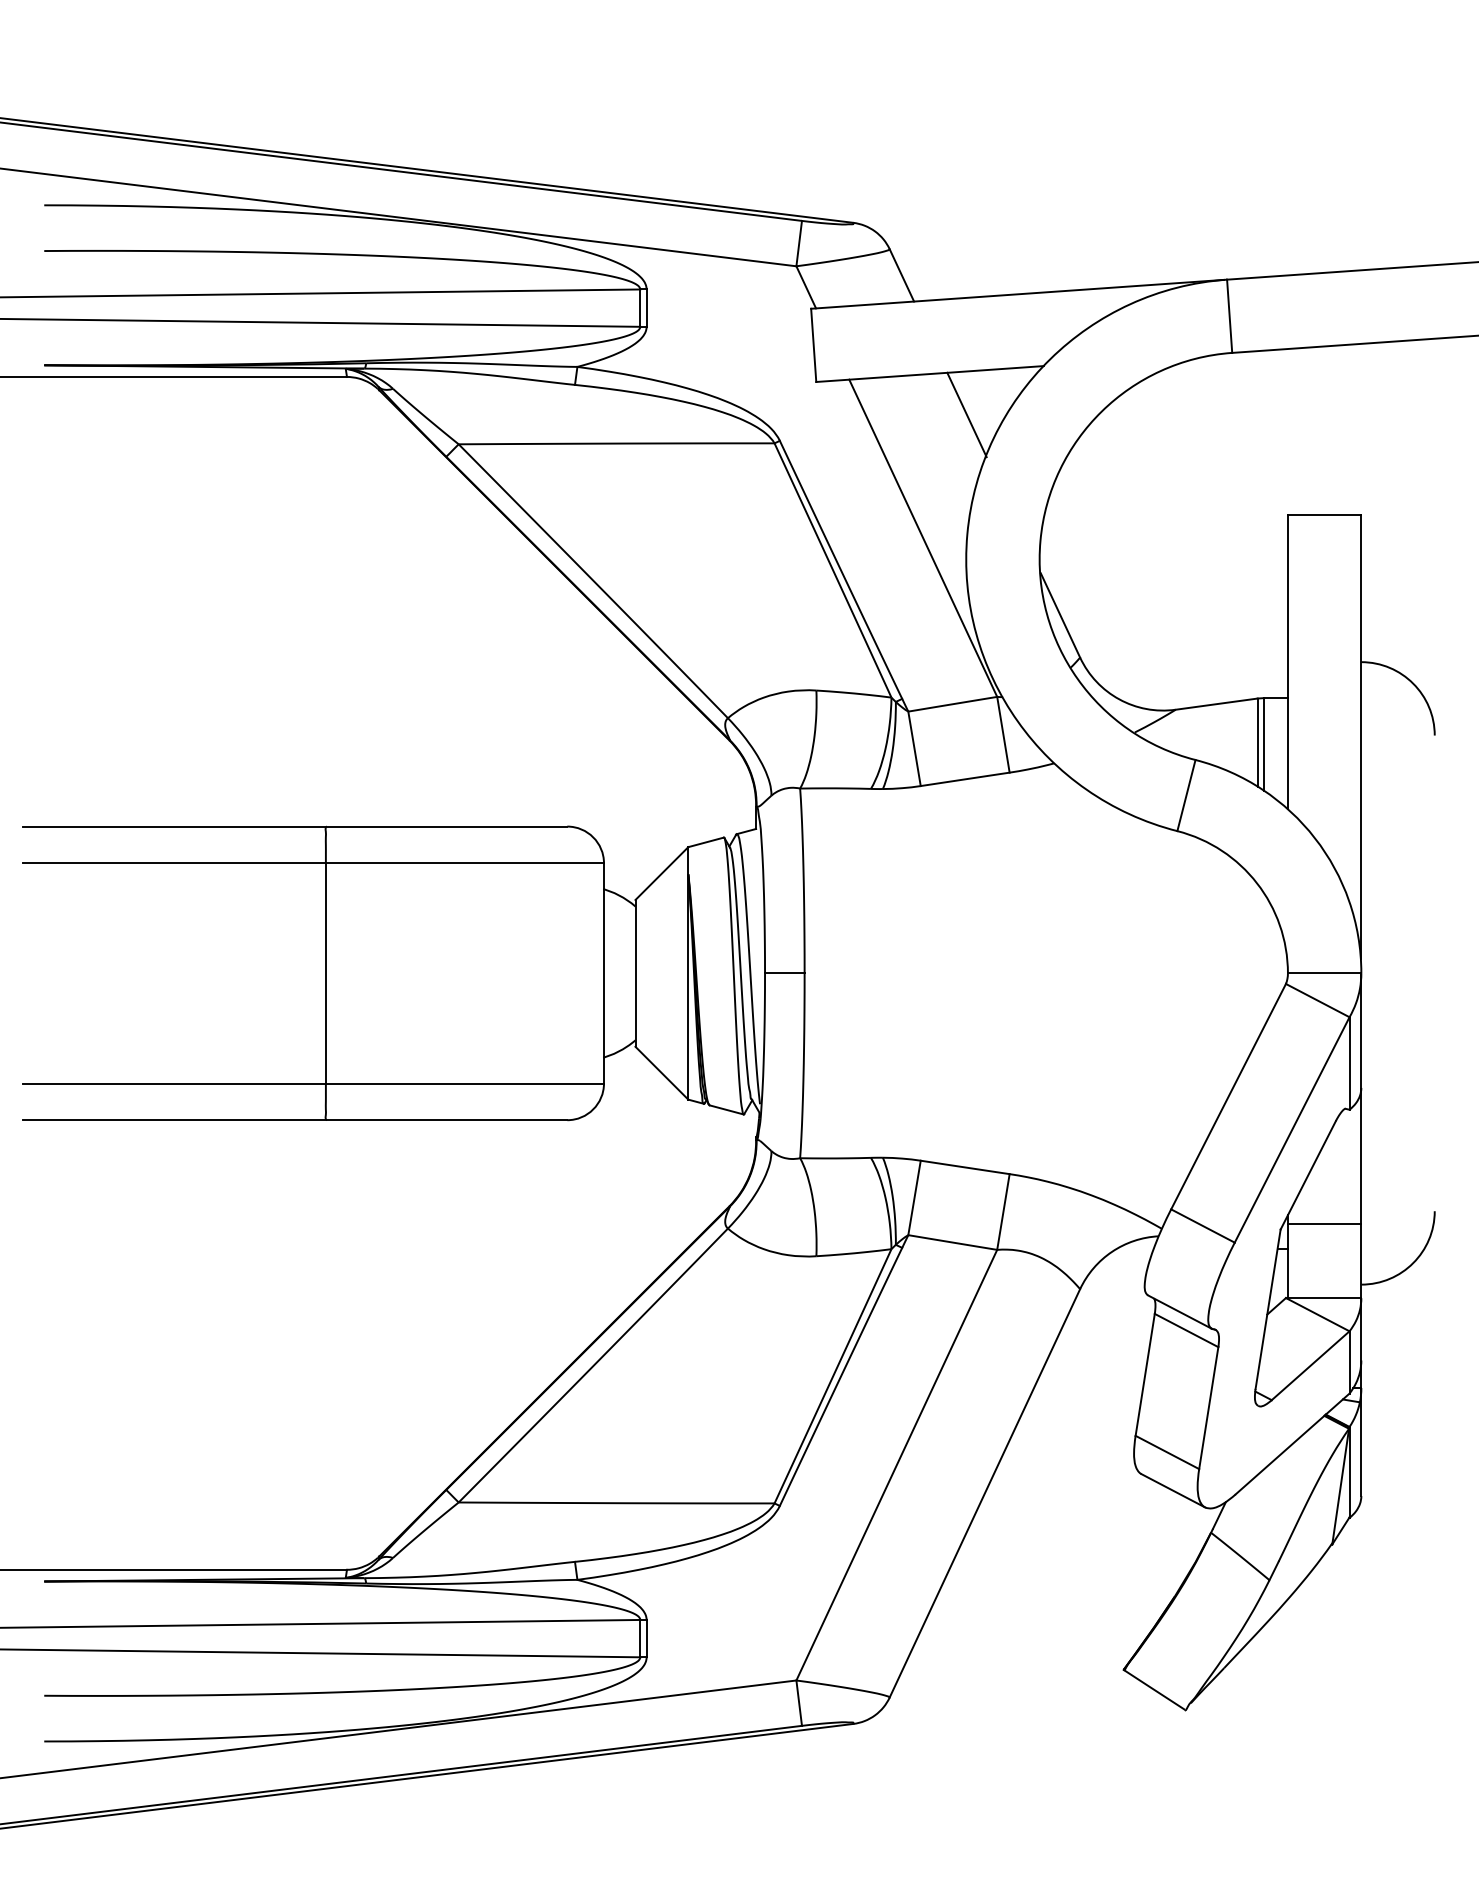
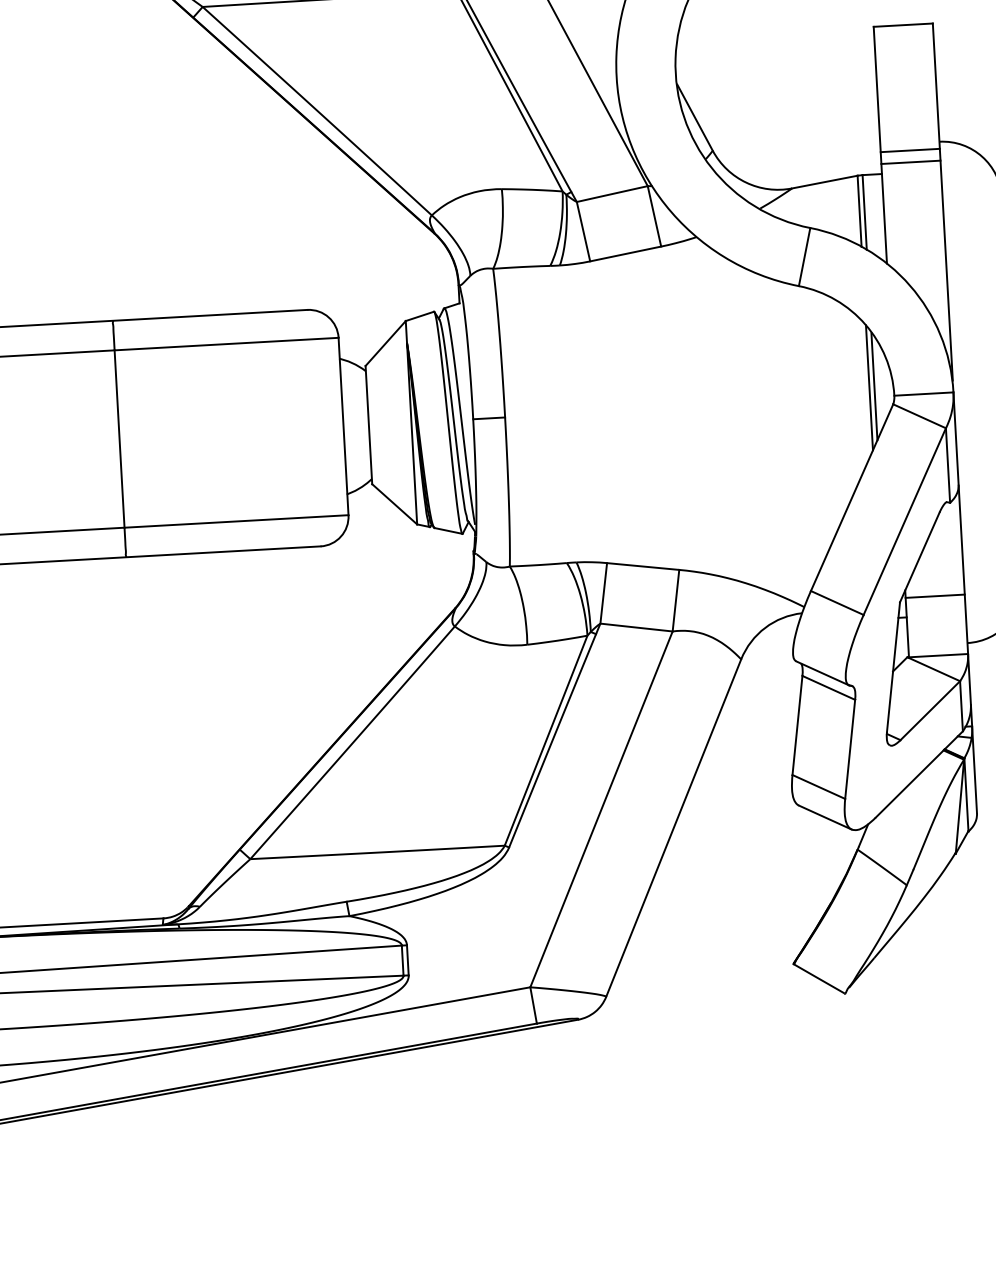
line: (1324, 670) -> (910, 150), added
line: (1324, 685) -> (910, 162), added
line: (1263, 960) -> (874, 386), added
line: (1257, 961) -> (869, 387), added

